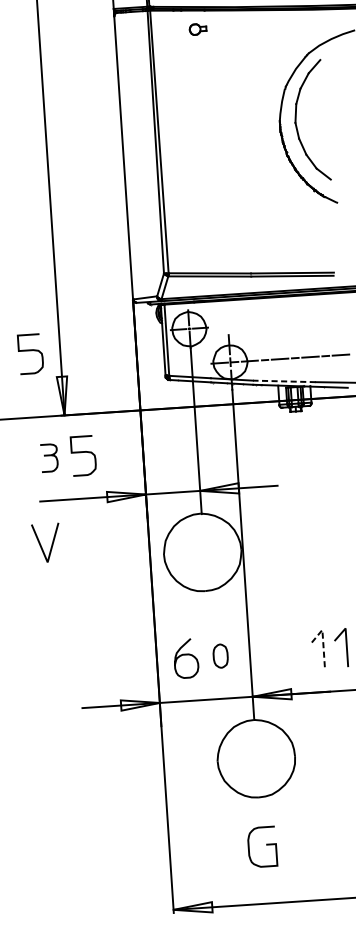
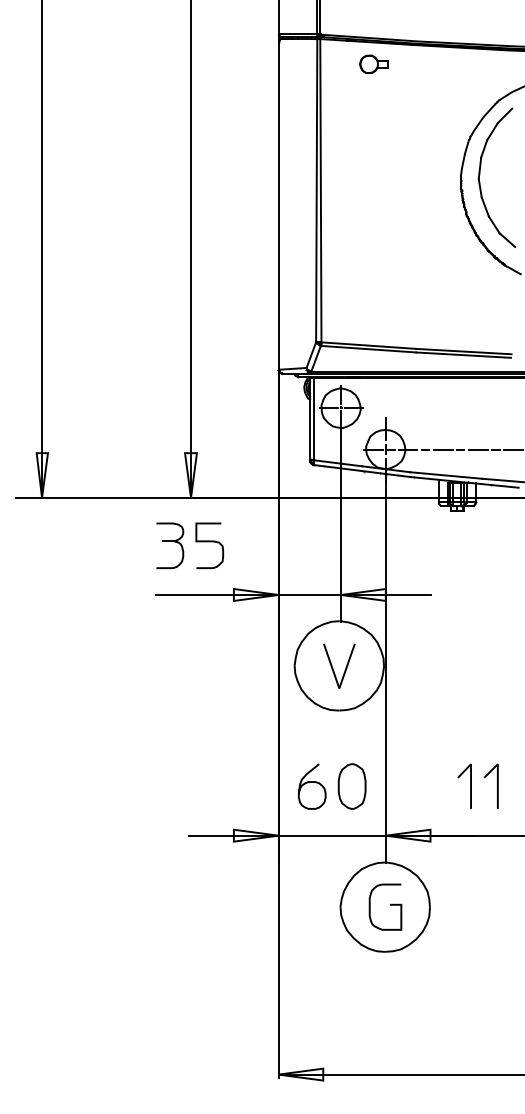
part: (197, 28) -> (373, 63), size x1.43
curve: (30, 351) -> (156, 421), removed
line: (283, 381) -> (445, 475), dashed -> solid
part: (49, 457) -> (170, 545), size x1.43
line: (51, 543) -> (345, 667), moved
line: (323, 641) -> (471, 777), dashed -> solid
part: (220, 656) -> (351, 786), size x1.67
curve: (266, 845) -> (390, 905), moved

